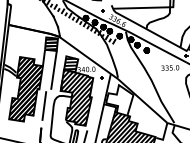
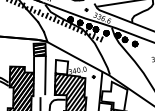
hatch: (70, 63) -> (61, 66), removed

